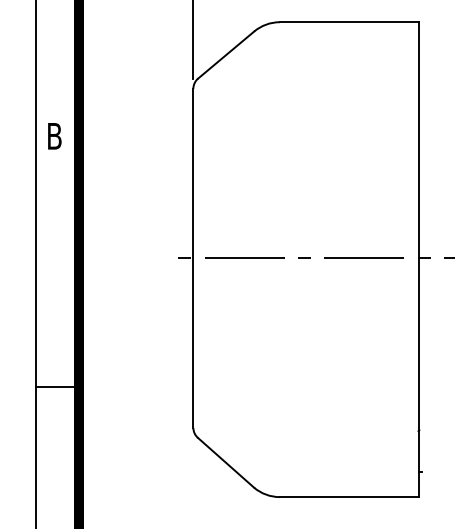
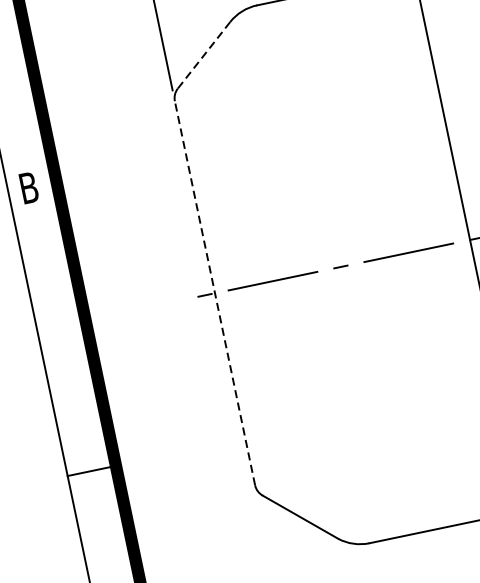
line: (226, 55) -> (204, 55), solid -> dashed
line: (193, 258) -> (215, 293), solid -> dashed

